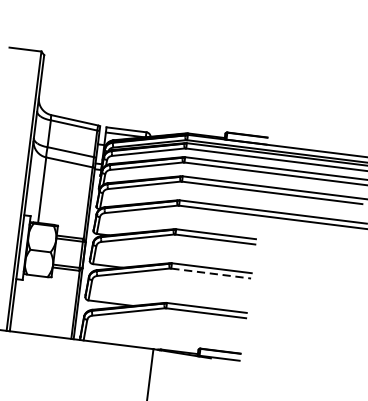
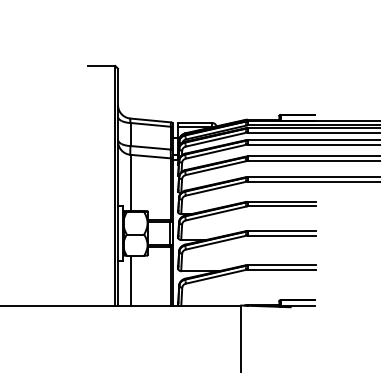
line: (211, 273) -> (282, 235), dashed -> solid
line: (28, 303) -> (130, 280), added

